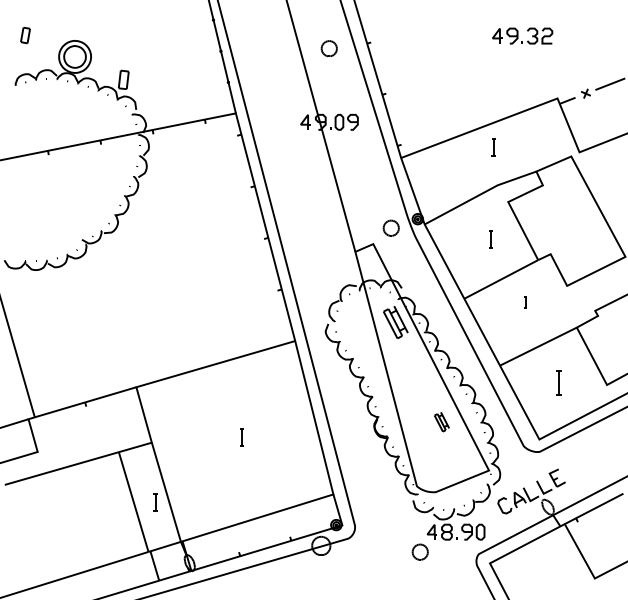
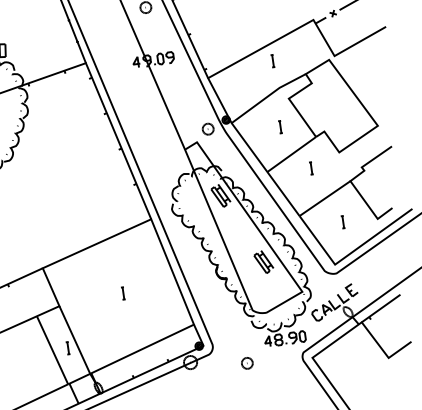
part: (525, 302) -> (311, 168), size x1.43
part: (558, 382) -> (342, 222), size x0.71
part: (441, 421) -> (263, 261), size x1.67
part: (419, 551) -> (246, 362), moved

